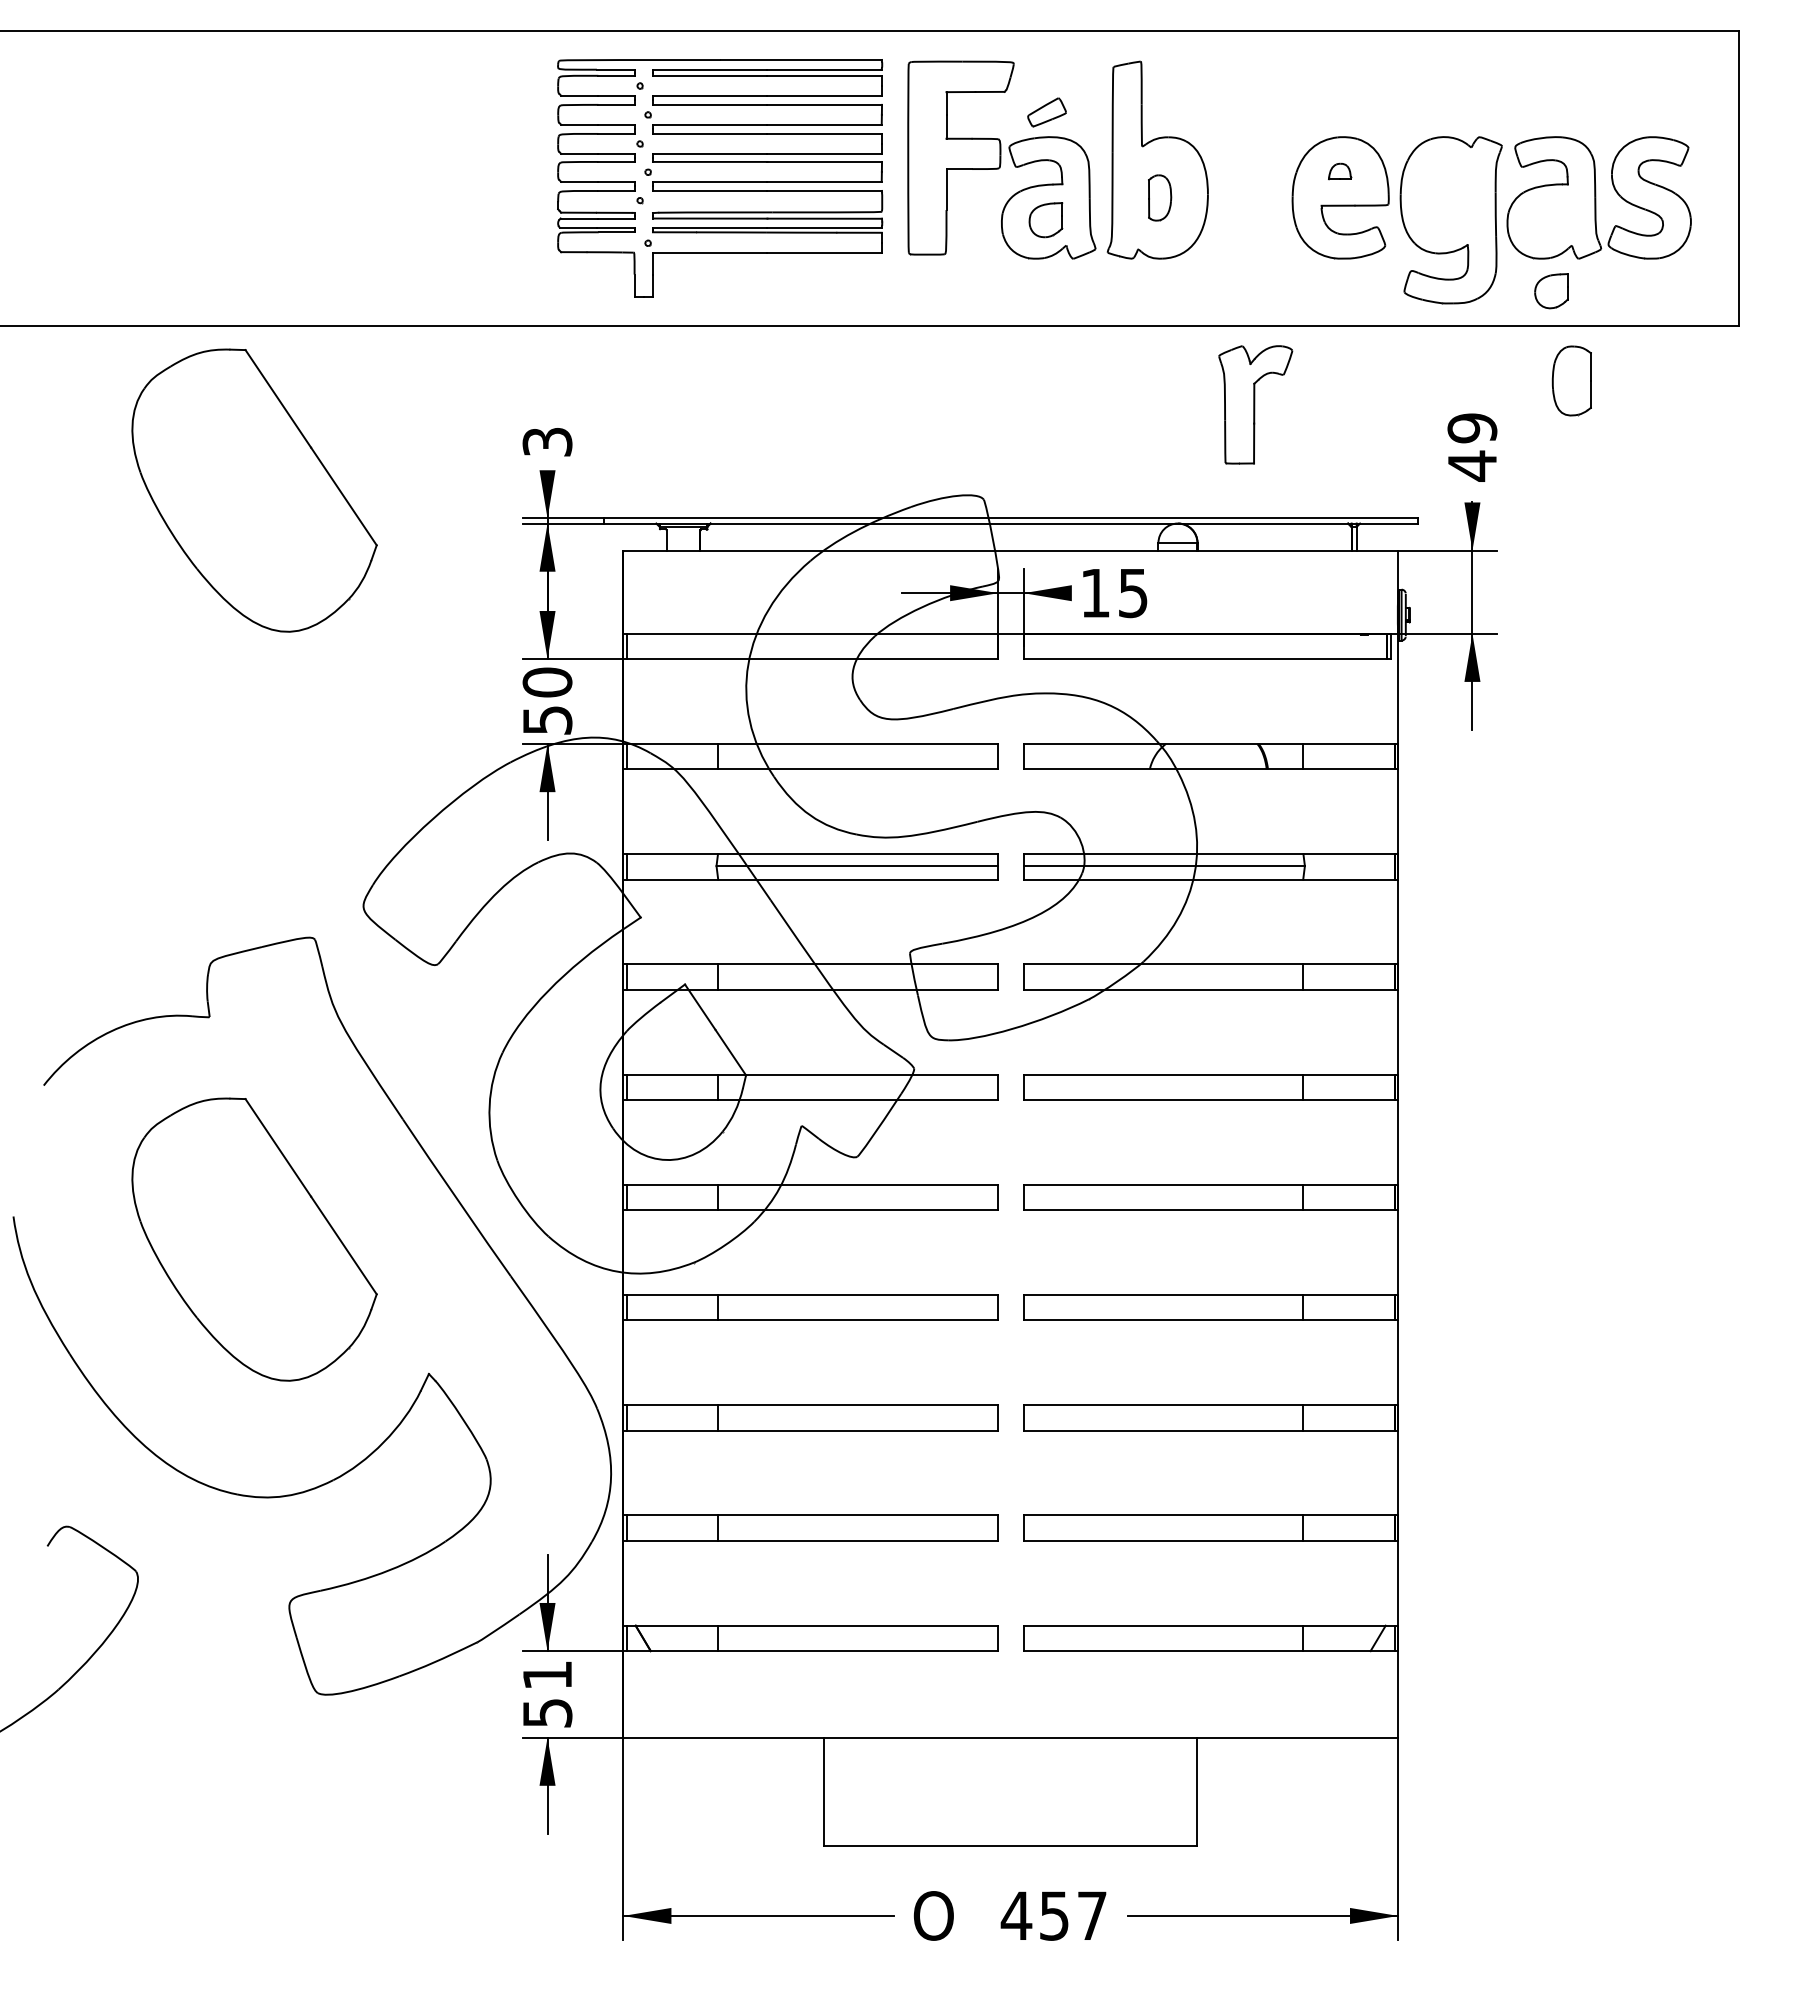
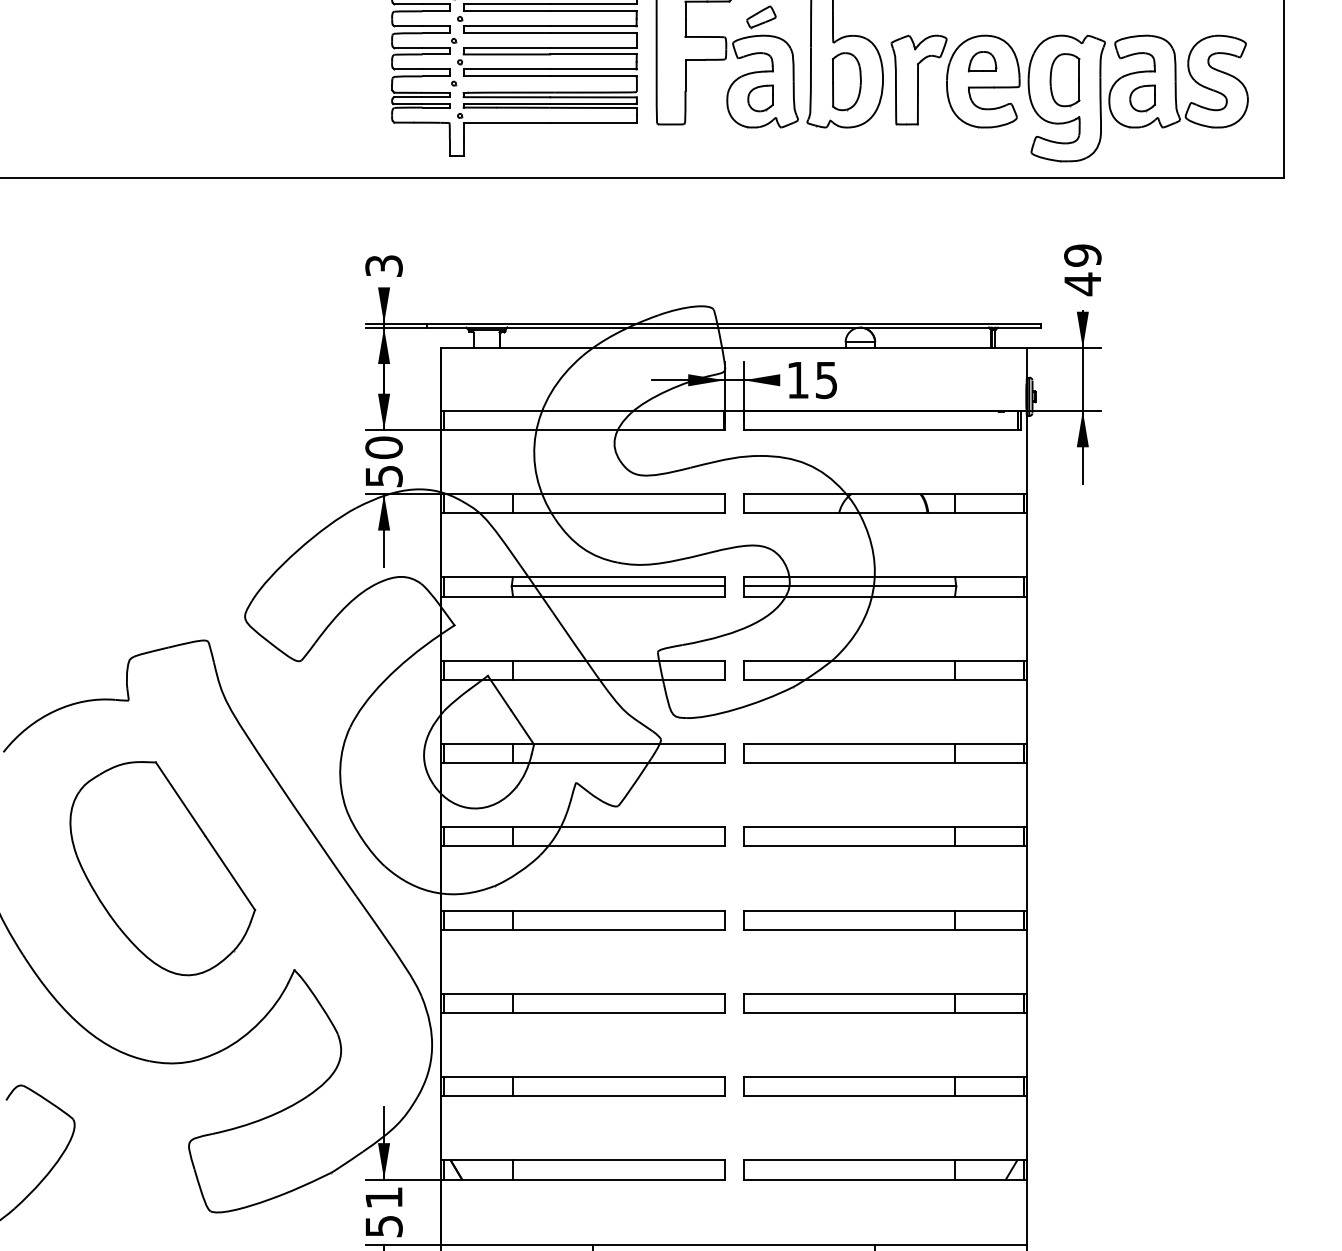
part: (1339, 171) -> (982, 61), size x1.67
part: (1159, 197) -> (846, 81), size x1.67
part: (1551, 291) -> (1142, 98), moved
part: (1571, 380) -> (1064, 79), moved
part: (1255, 404) -> (918, 79), moved
part: (254, 490) -> (162, 302), removed

